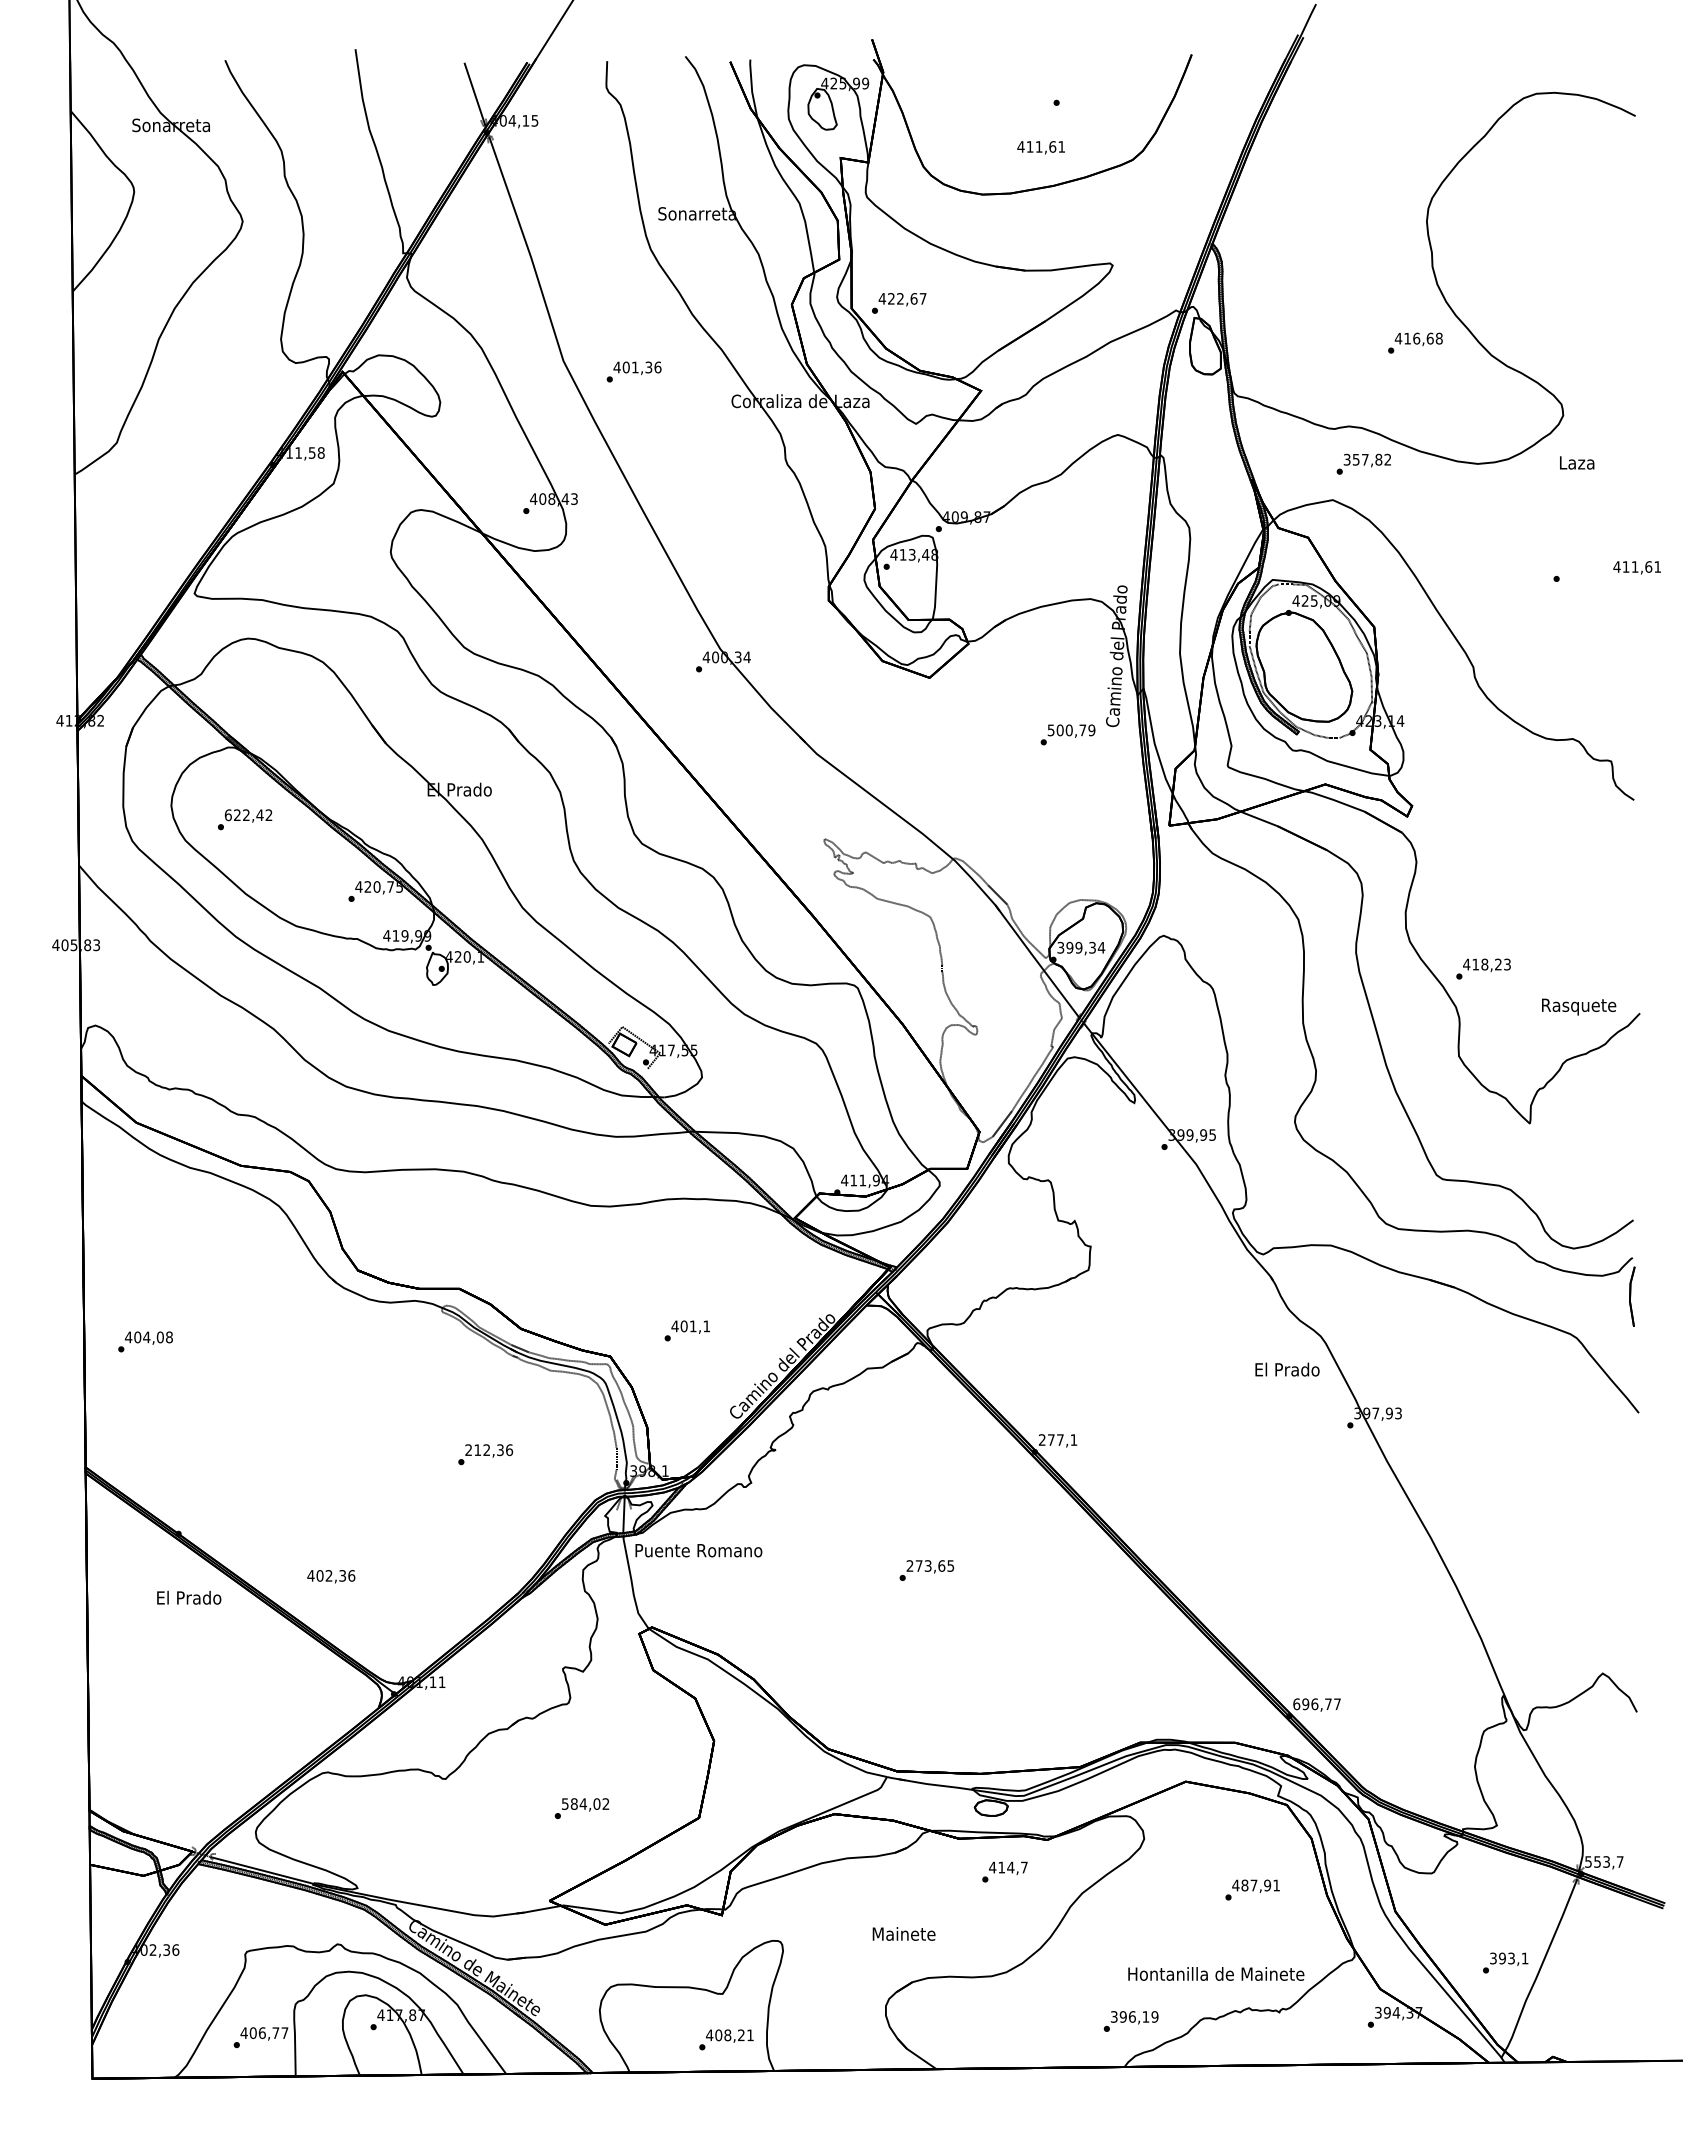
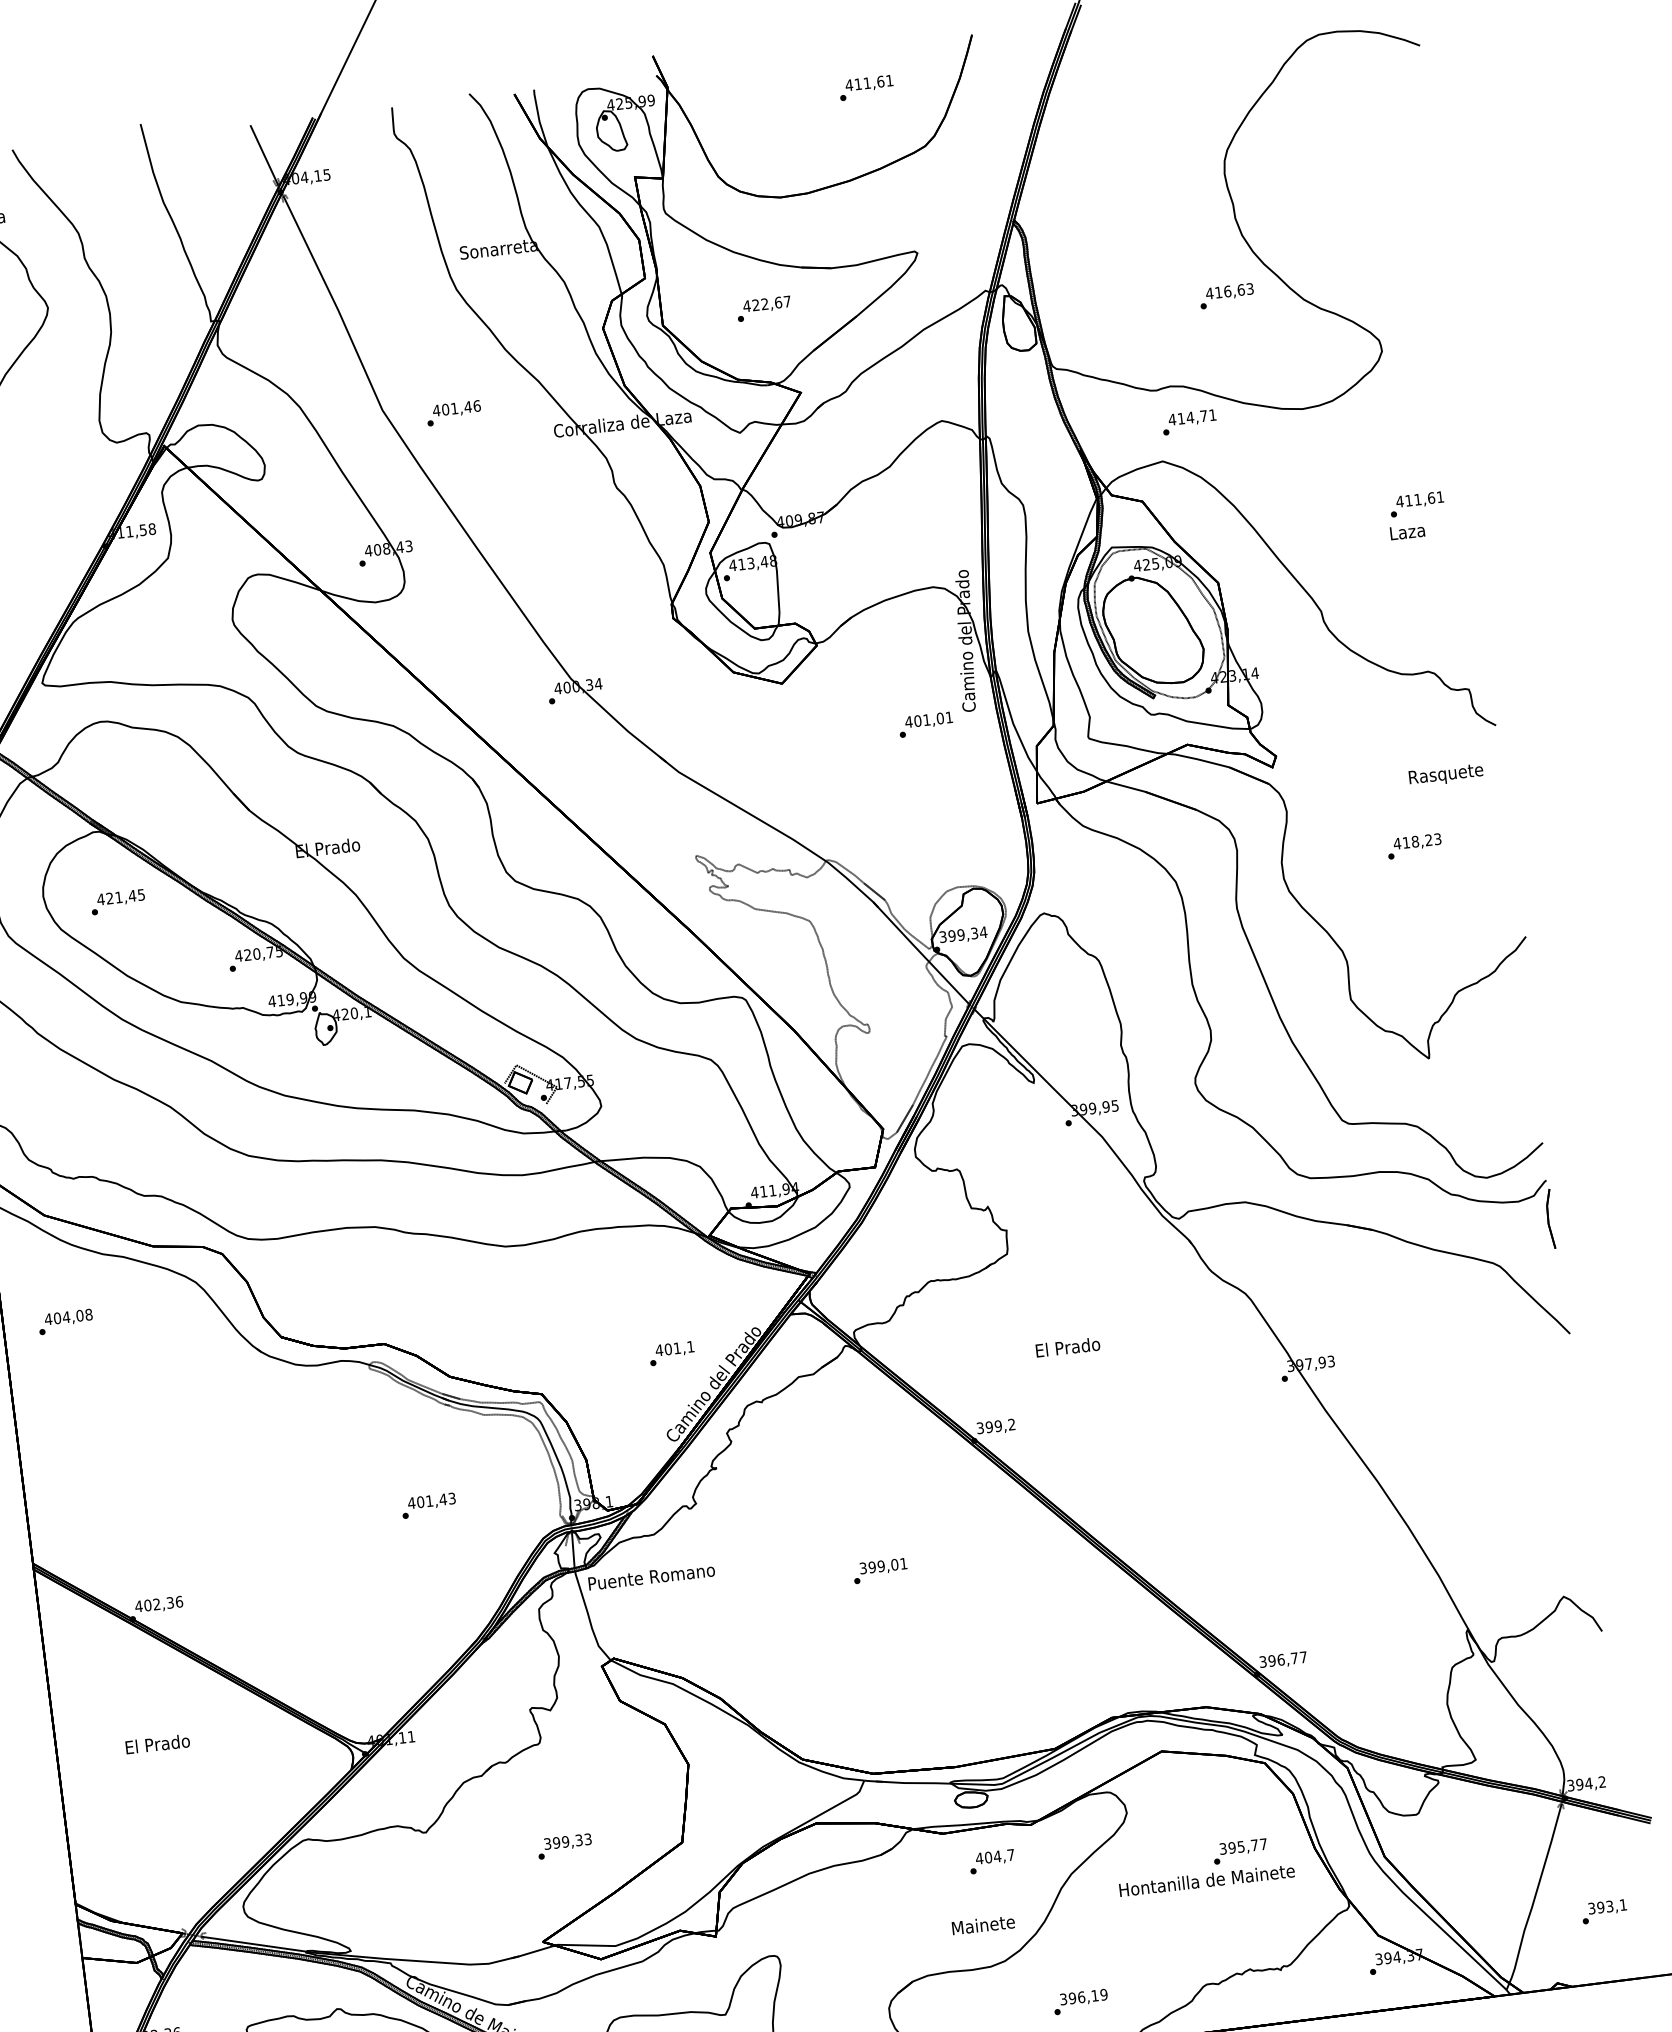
text: (1040, 147) -> (868, 83), moved
text: (899, 303) -> (764, 308), moved
text: (1438, 338) -> (1249, 288), 416,68 -> 416,63
text: (648, 367) -> (467, 407), 401,36 -> 401,46
text: (1366, 459) -> (1191, 417), 357,82 -> 414,71
text: (1577, 462) -> (1407, 531), moved
text: (1636, 567) -> (1419, 500), moved
text: (1071, 730) -> (929, 719), 500,79 -> 401,01
text: (248, 815) -> (121, 897), 622,42 -> 421,45
text: (1483, 968) -> (1414, 845), moved
text: (1579, 1006) -> (1446, 774), moved
text: (686, 1330) -> (671, 1353), moved
text: (145, 1341) -> (65, 1321), moved
text: (1287, 1369) -> (1068, 1347), moved
text: (1057, 1439) -> (995, 1425), 277,1 -> 399,2
text: (489, 1450) -> (432, 1501), 212,36 -> 401,43
text: (930, 1565) -> (883, 1565), 273,65 -> 399,01
text: (331, 1576) -> (159, 1604), moved
text: (189, 1597) -> (158, 1743), moved
text: (1296, 1704) -> (1262, 1662), 696,77 -> 396,77
text: (585, 1803) -> (567, 1841), 584,02 -> 399,33
text: (1604, 1861) -> (1586, 1783), 553,7 -> 394,2
text: (1001, 1867) -> (988, 1857), 414,7 -> 404,7
text: (1255, 1885) -> (1242, 1846), 487,91 -> 395,77
text: (903, 1933) -> (982, 1924), moved
text: (1505, 1962) -> (1604, 1911), moved
text: (1216, 1973) -> (1207, 1879), moved
text: (1130, 2021) -> (1080, 2002), moved

